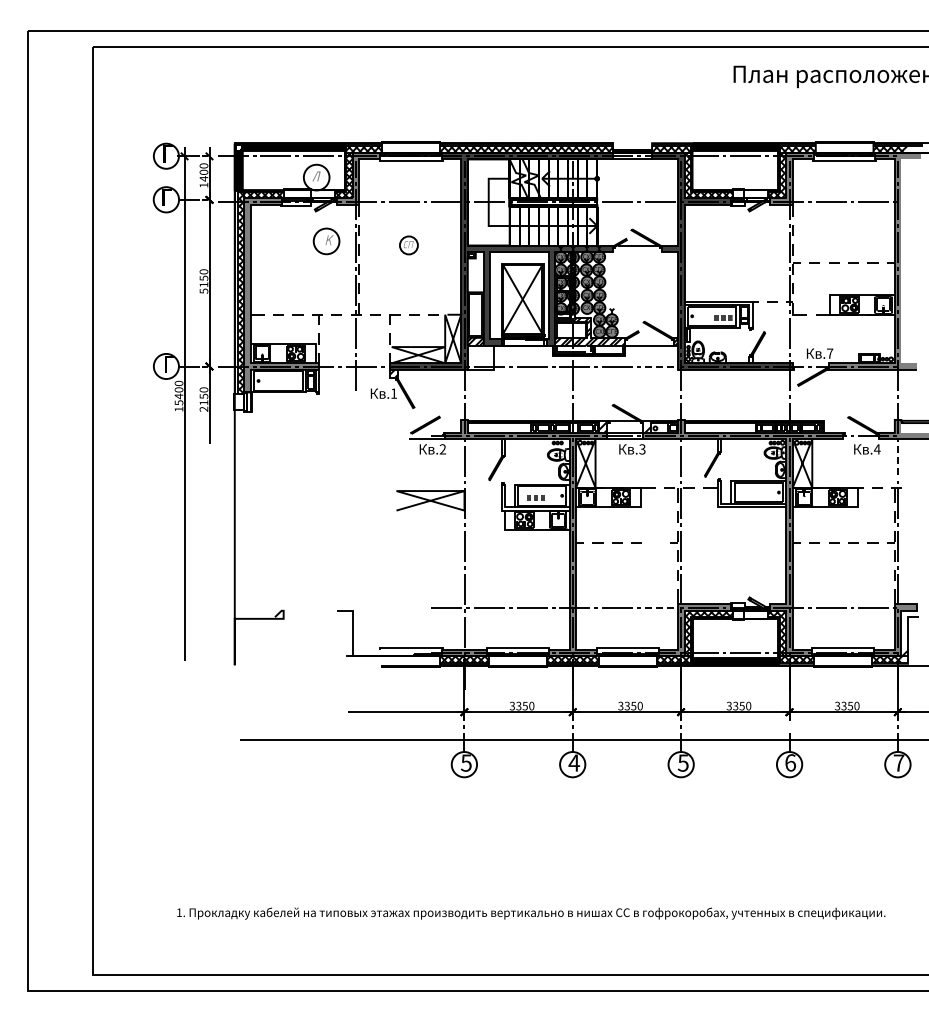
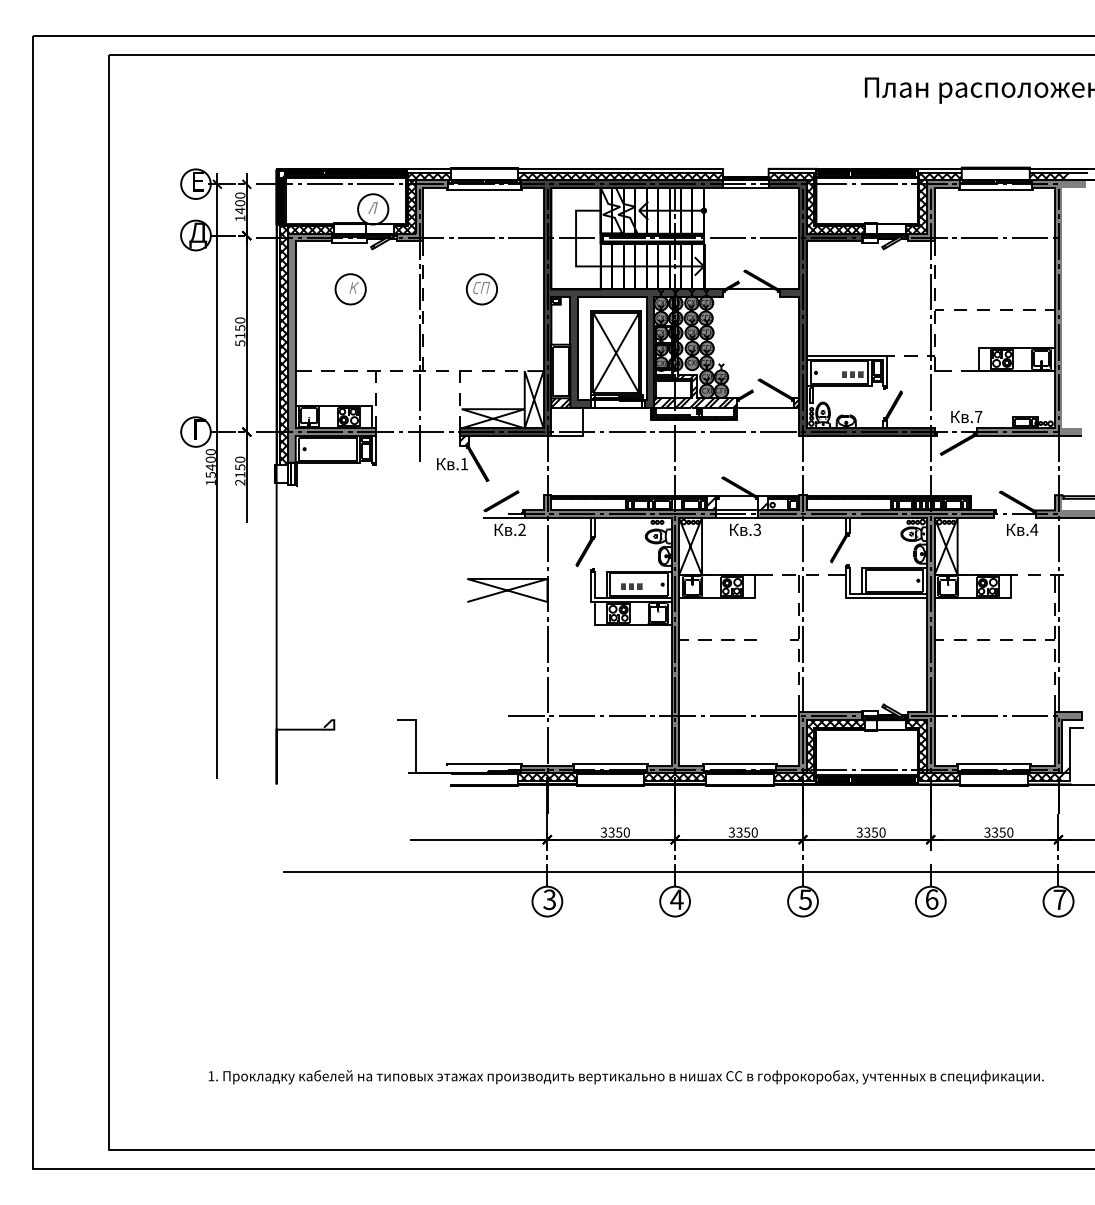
text: (169, 157) -> (199, 185), Г -> Е
text: (167, 199) -> (197, 235), Г -> Д
part: (326, 241) -> (350, 289), moved
part: (408, 245) -> (481, 289), size x1.43
line: (660, 366) -> (778, 432), dashed -> solid
line: (897, 461) -> (1058, 544), dashed -> solid
line: (660, 607) -> (778, 716), dashed -> solid
text: (466, 762) -> (549, 899), 5 -> 3

